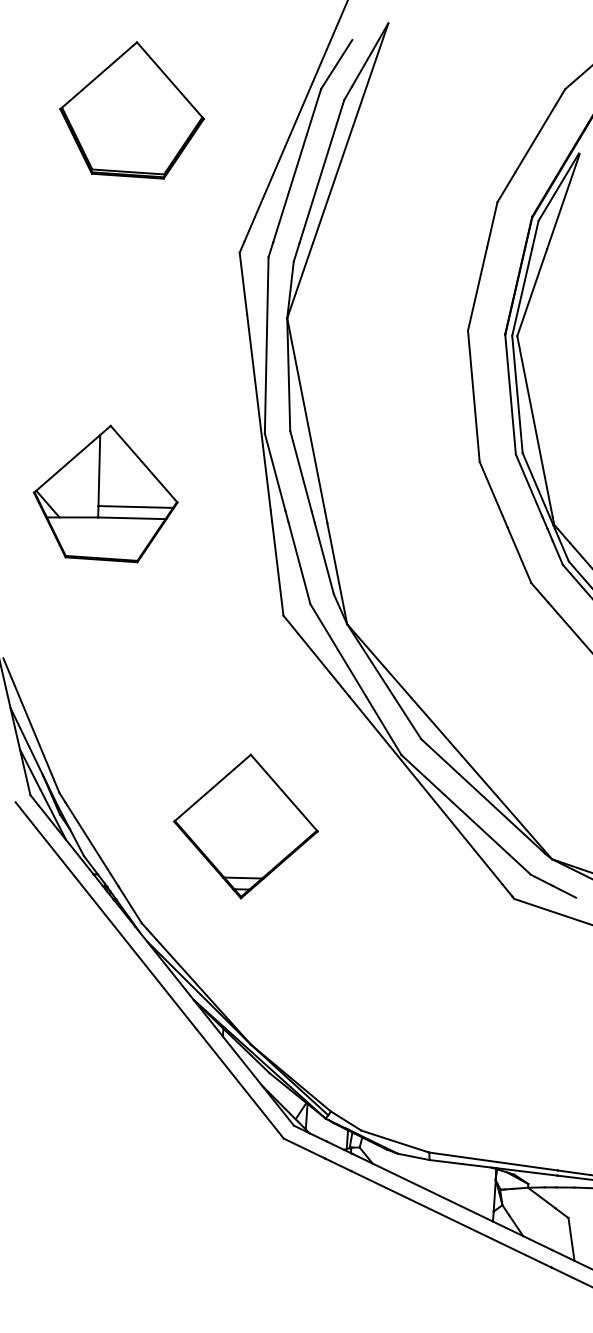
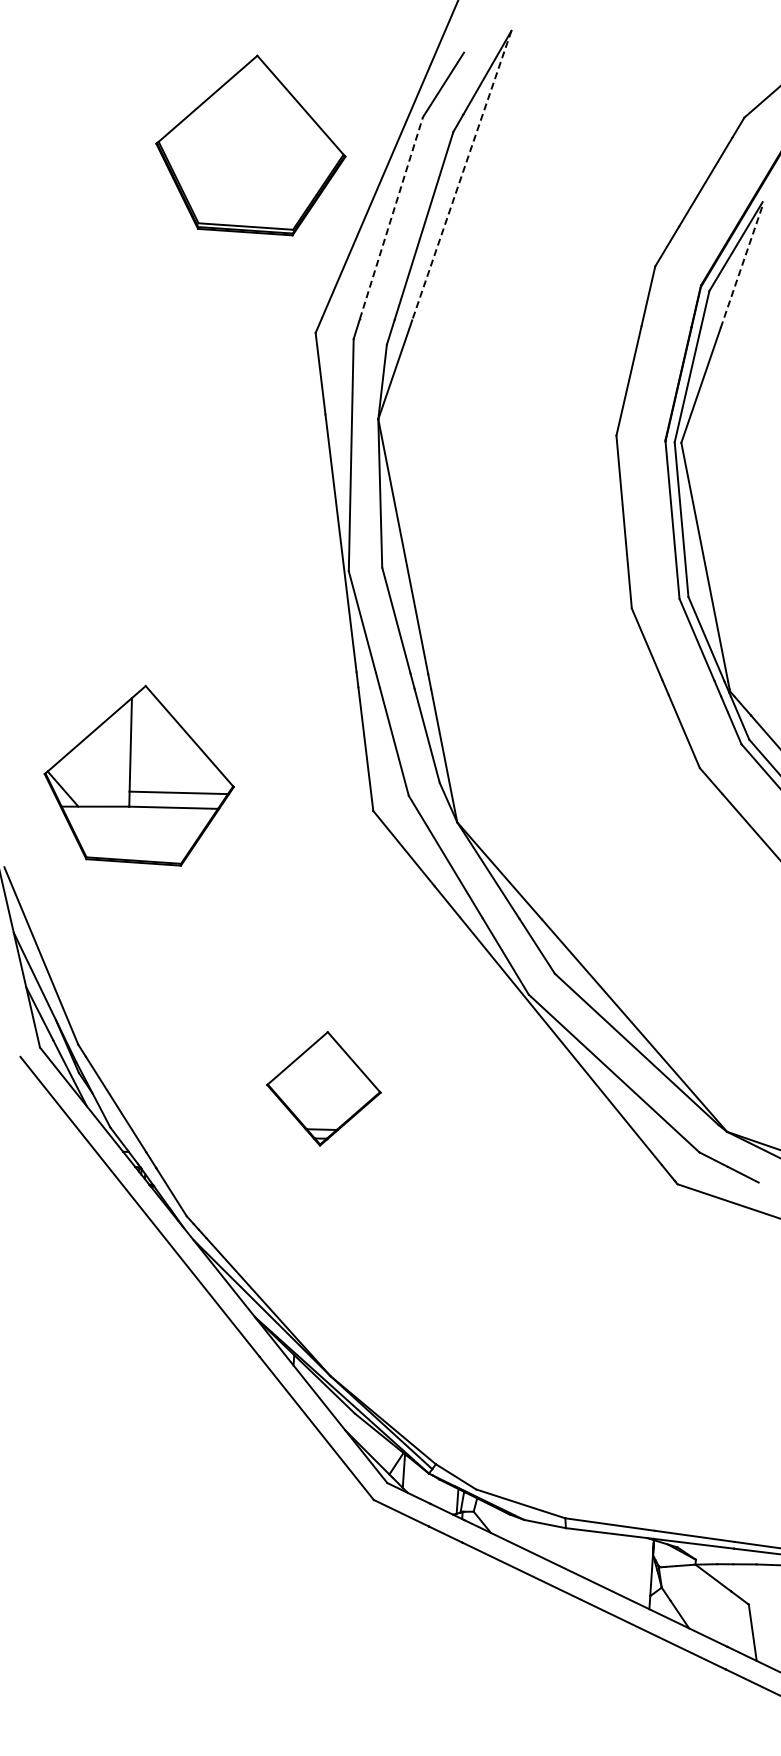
part: (131, 110) -> (250, 145), moved
line: (350, 133) -> (461, 176), solid -> dashed
line: (297, 165) -> (391, 218), solid -> dashed
line: (563, 201) -> (742, 265), solid -> dashed
part: (105, 493) -> (138, 775), moved
part: (245, 826) -> (323, 1088), size x0.6

